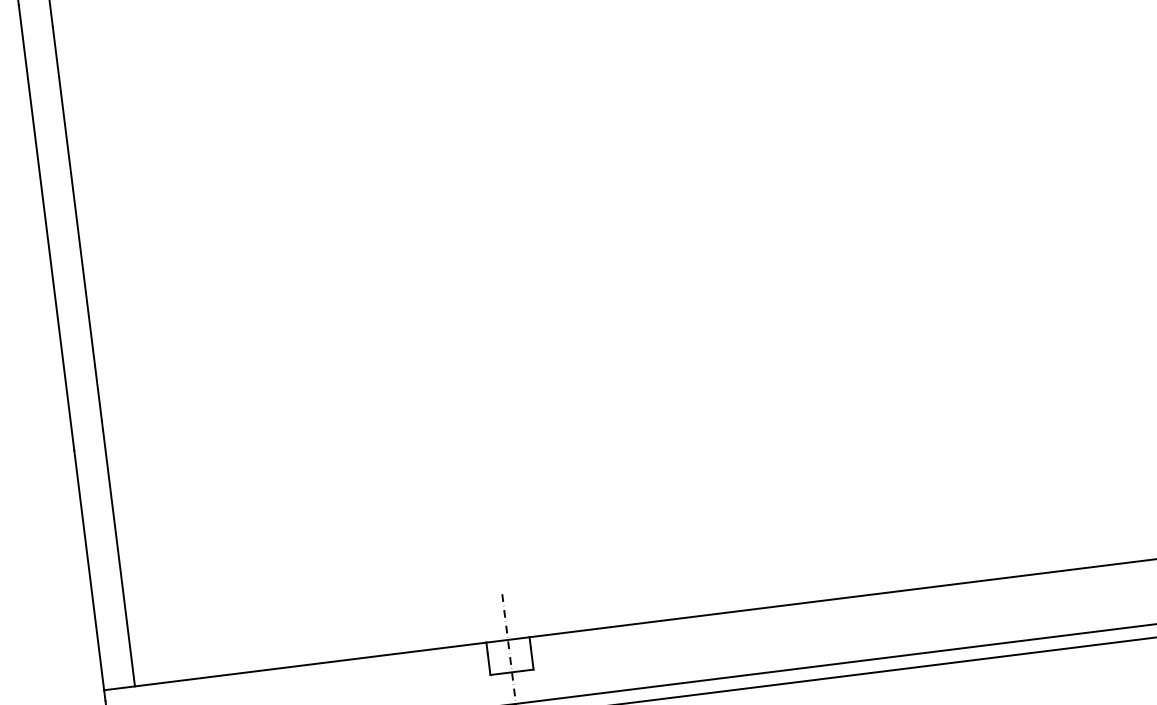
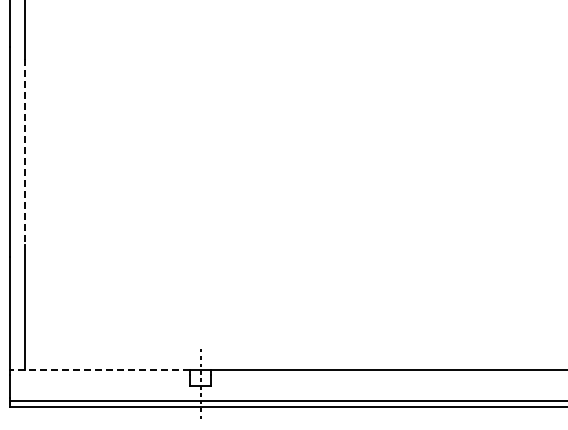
line: (77, 225) -> (24, 152), solid -> dashed
line: (293, 666) -> (99, 370), solid -> dashed

